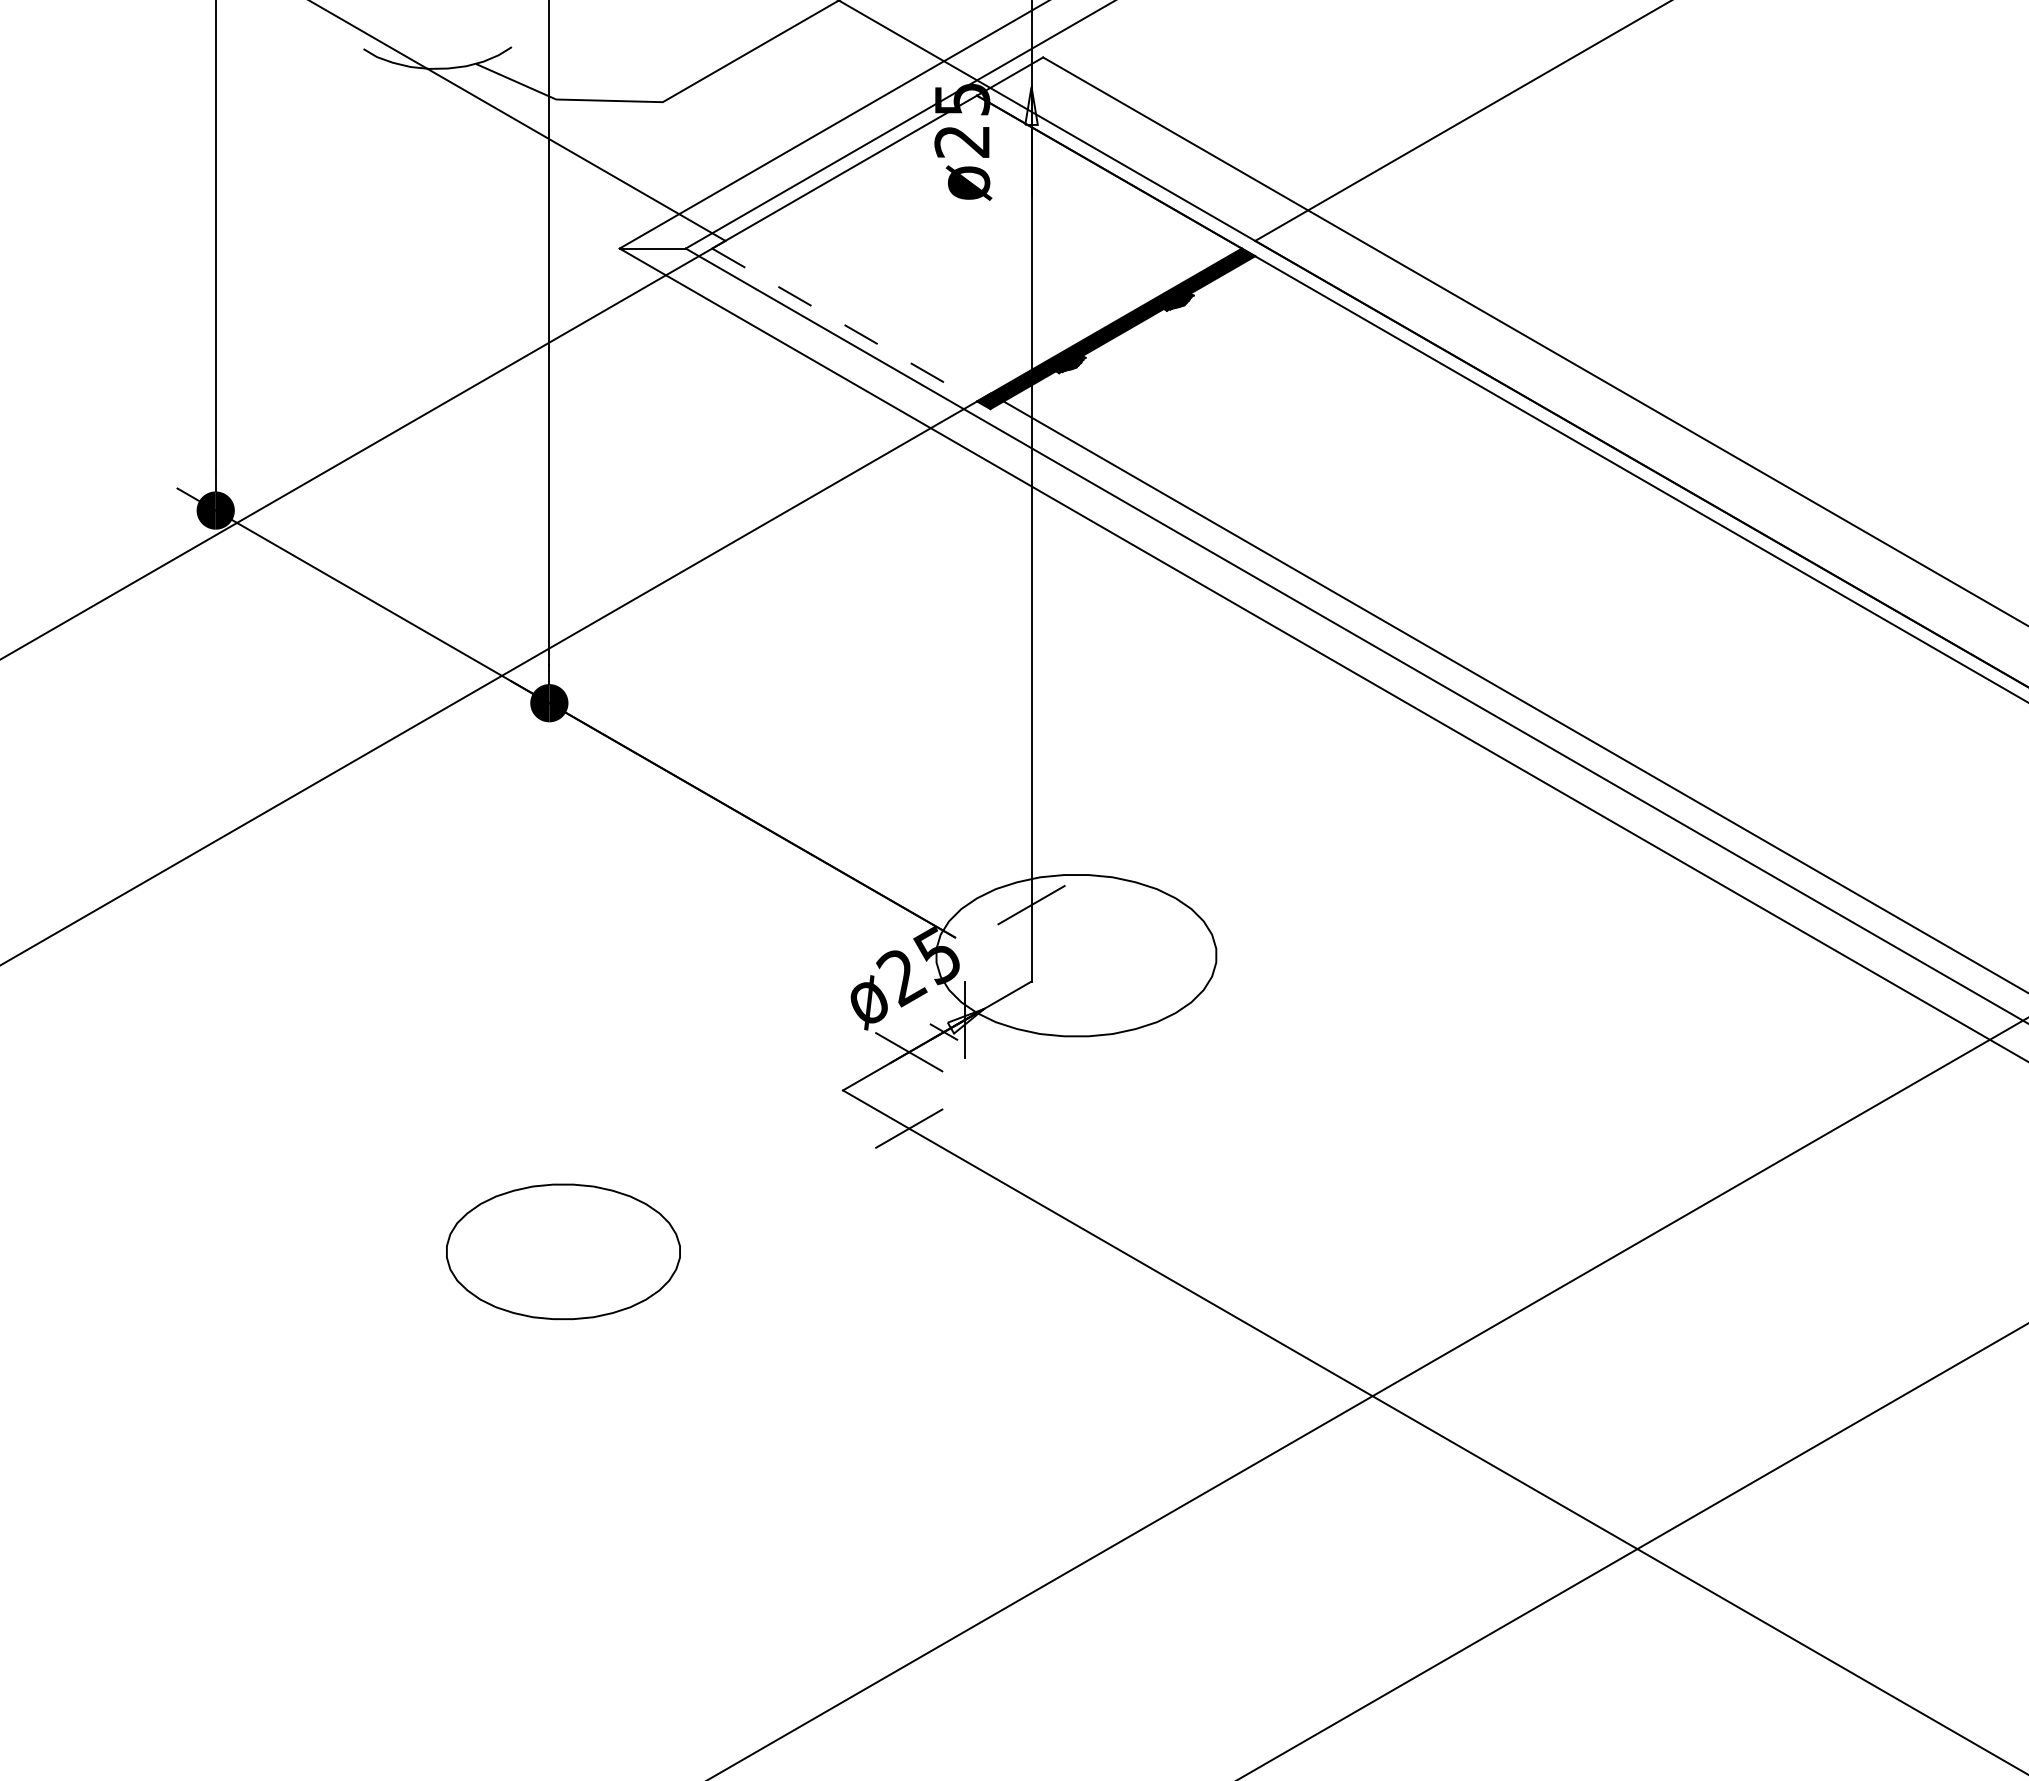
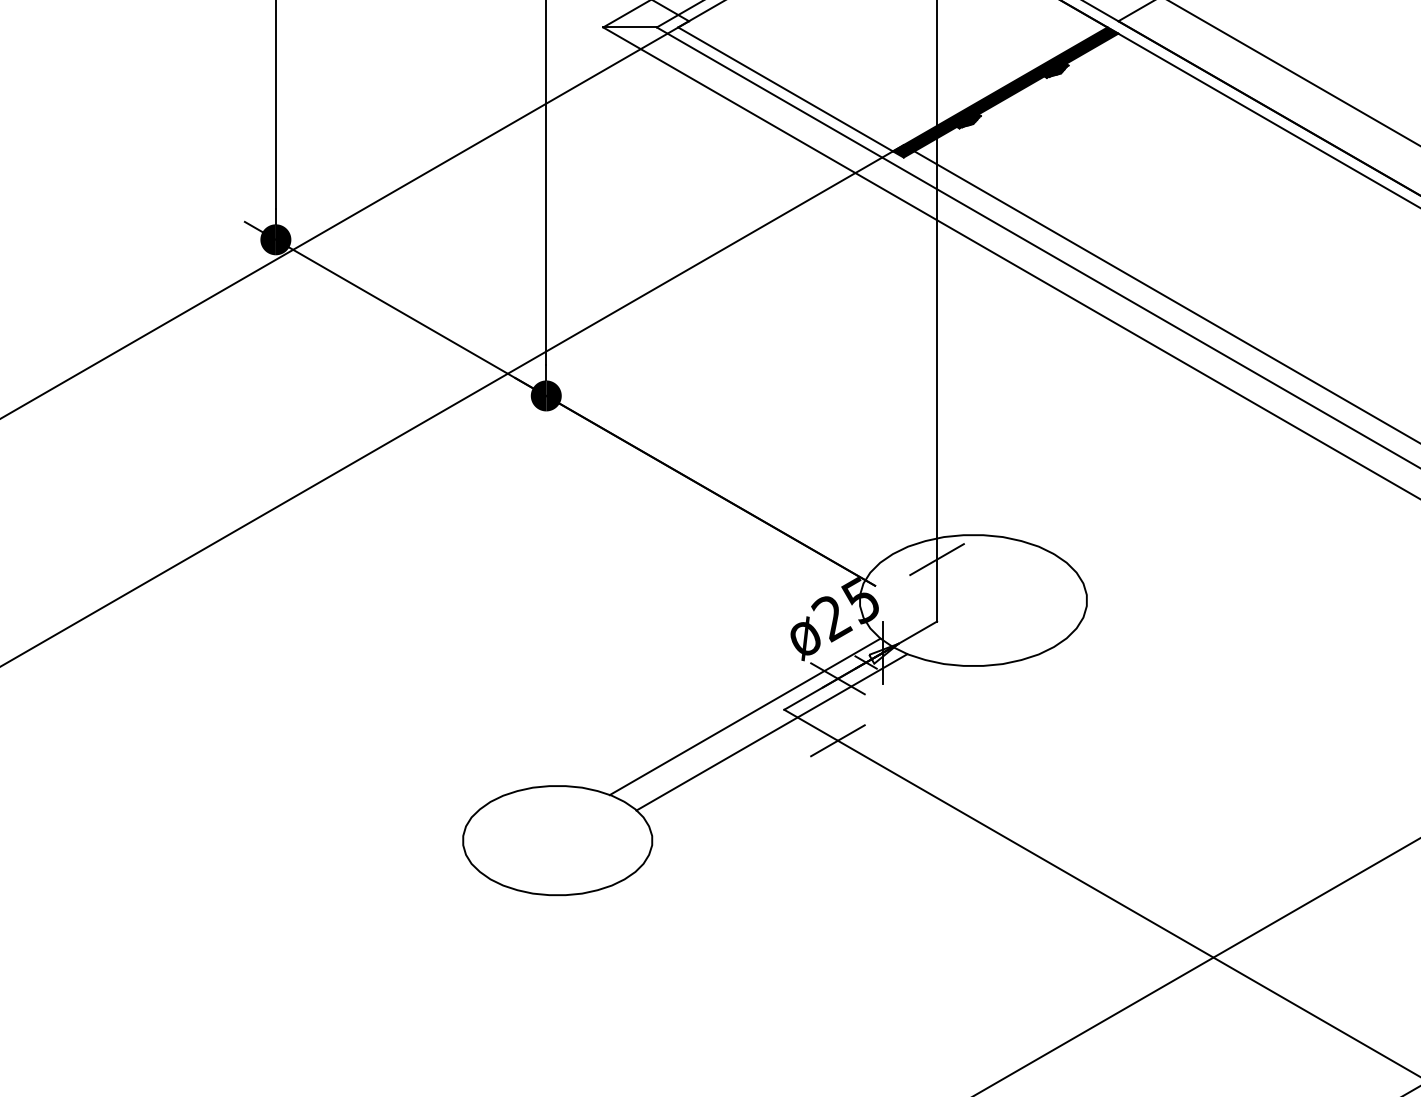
line: (844, 325) -> (785, 89), dashed -> solid
line: (794, 1098) -> (744, 716), added
line: (827, 1117) -> (771, 731), added

